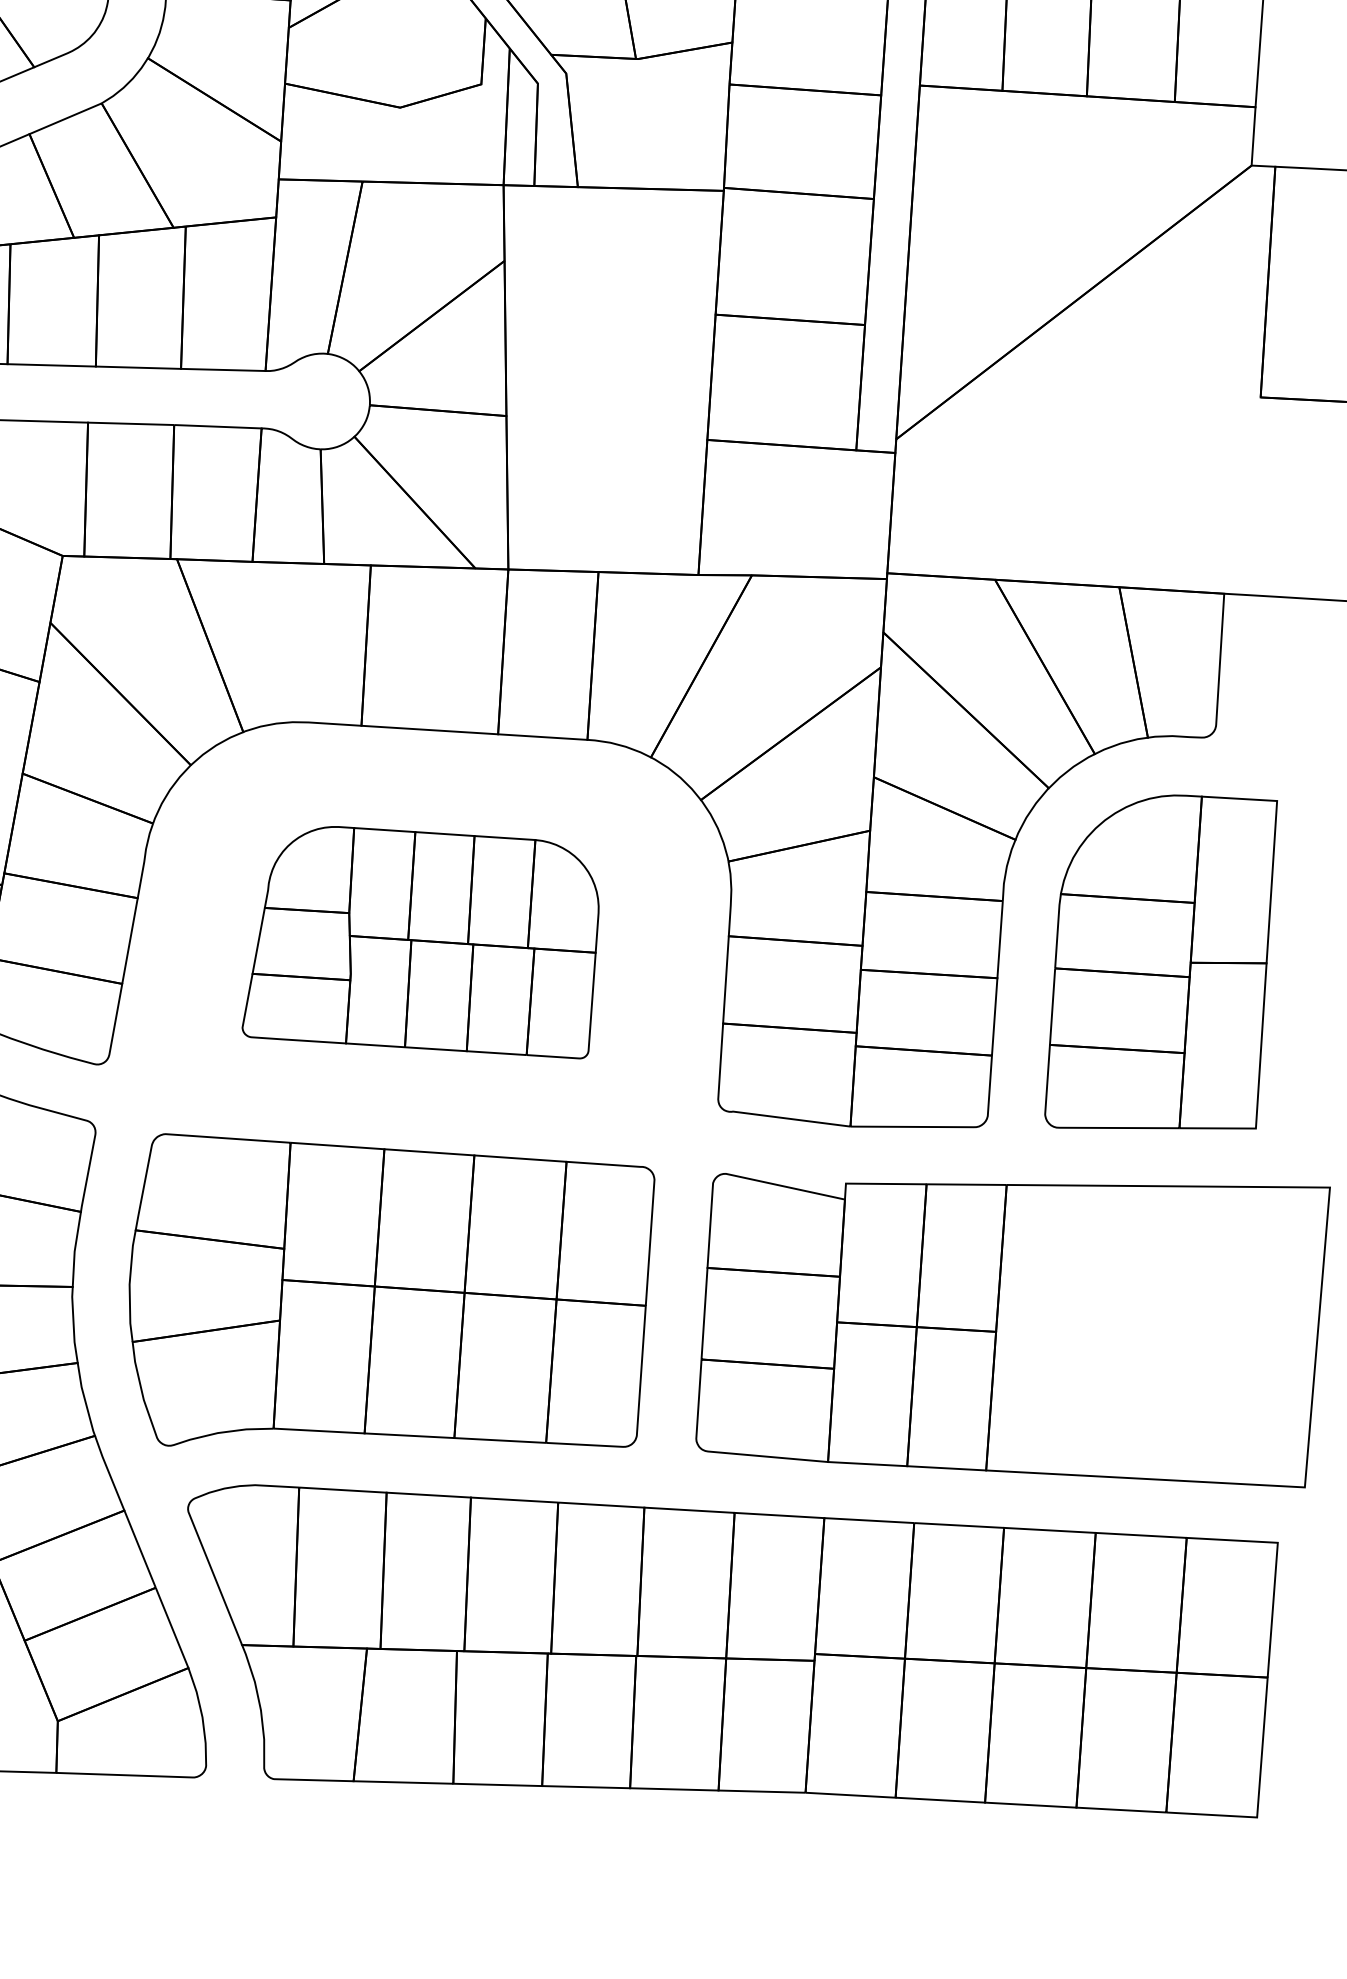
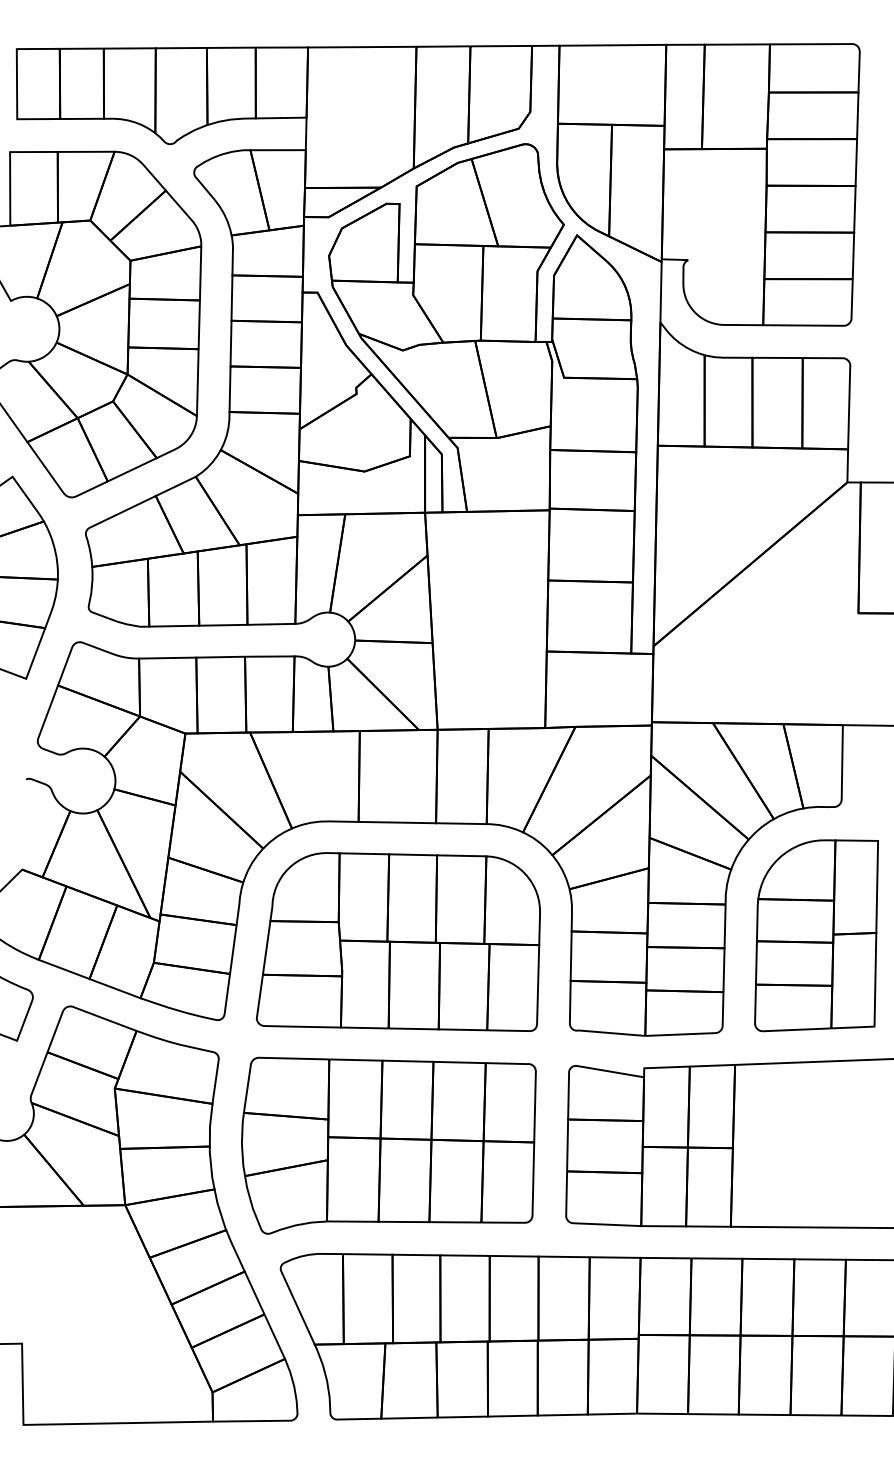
part: (420, 940) -> (397, 941), size x1.43

